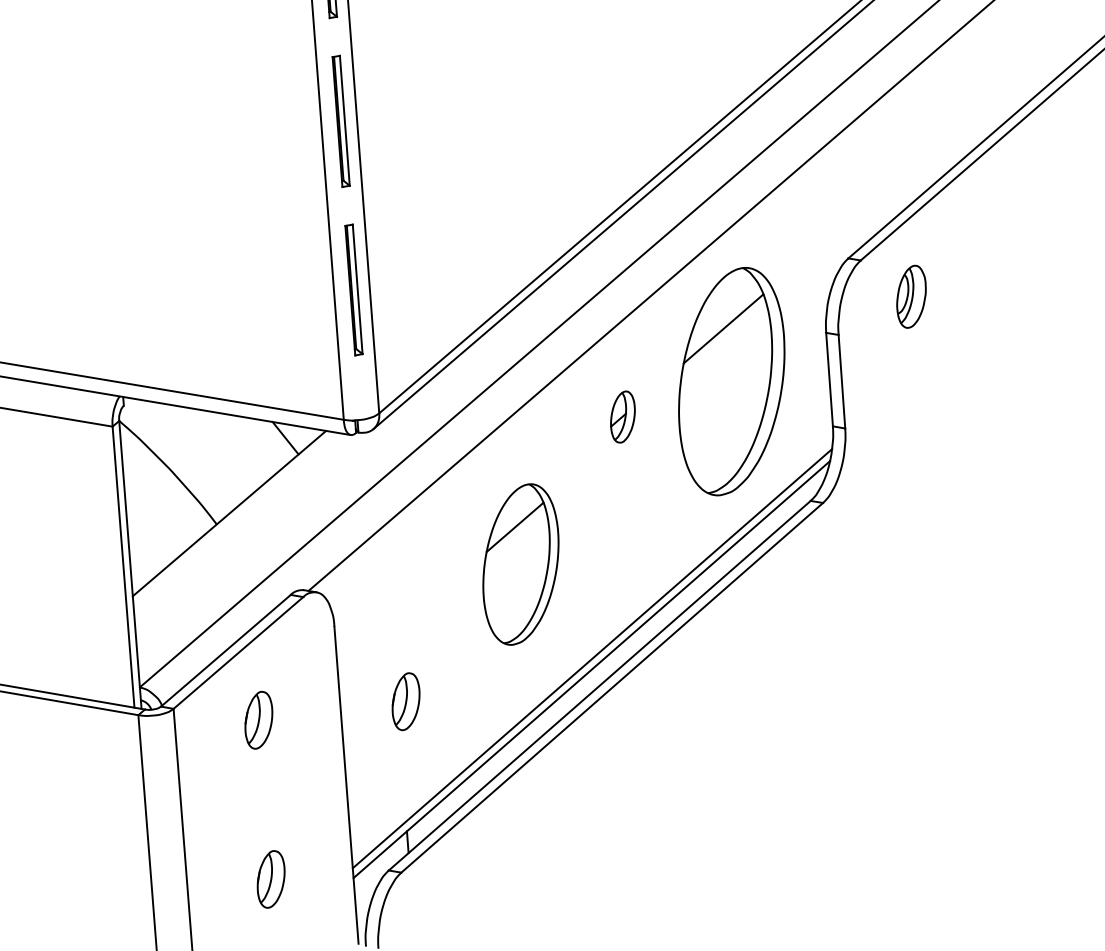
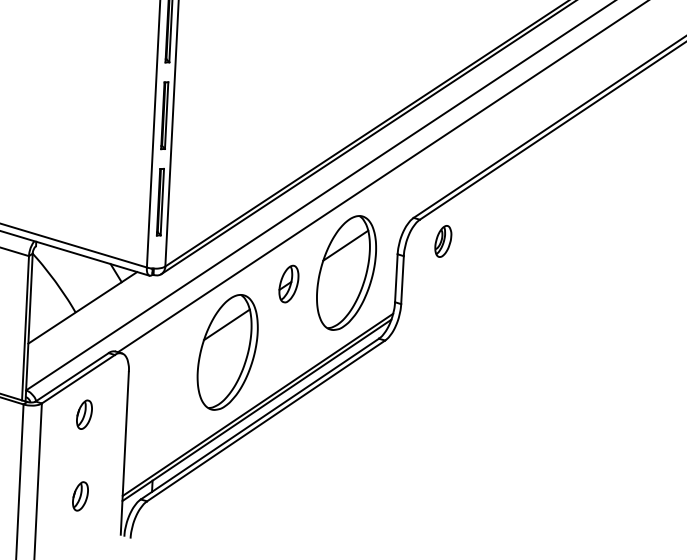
part: (621, 416) -> (288, 283), size x1.43
part: (520, 564) -> (227, 352), size x1.43
part: (406, 701) -> (160, 414), removed

